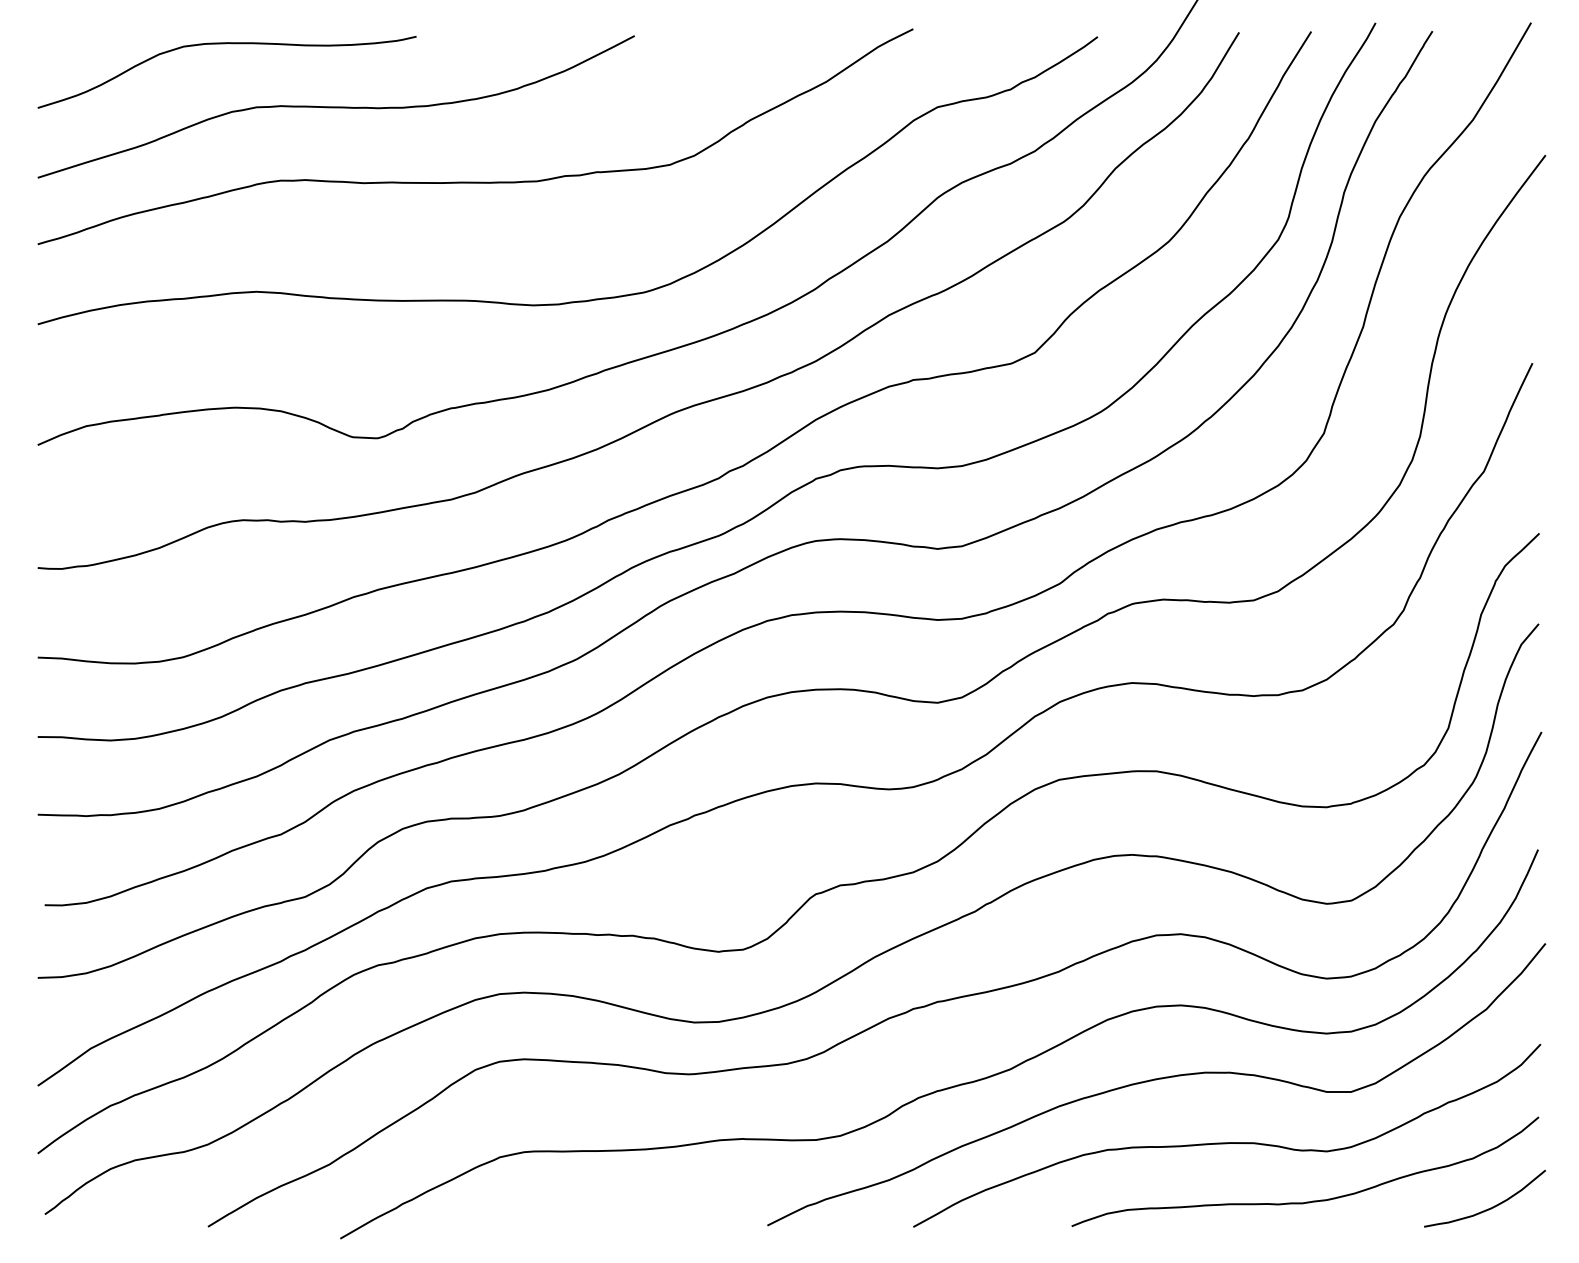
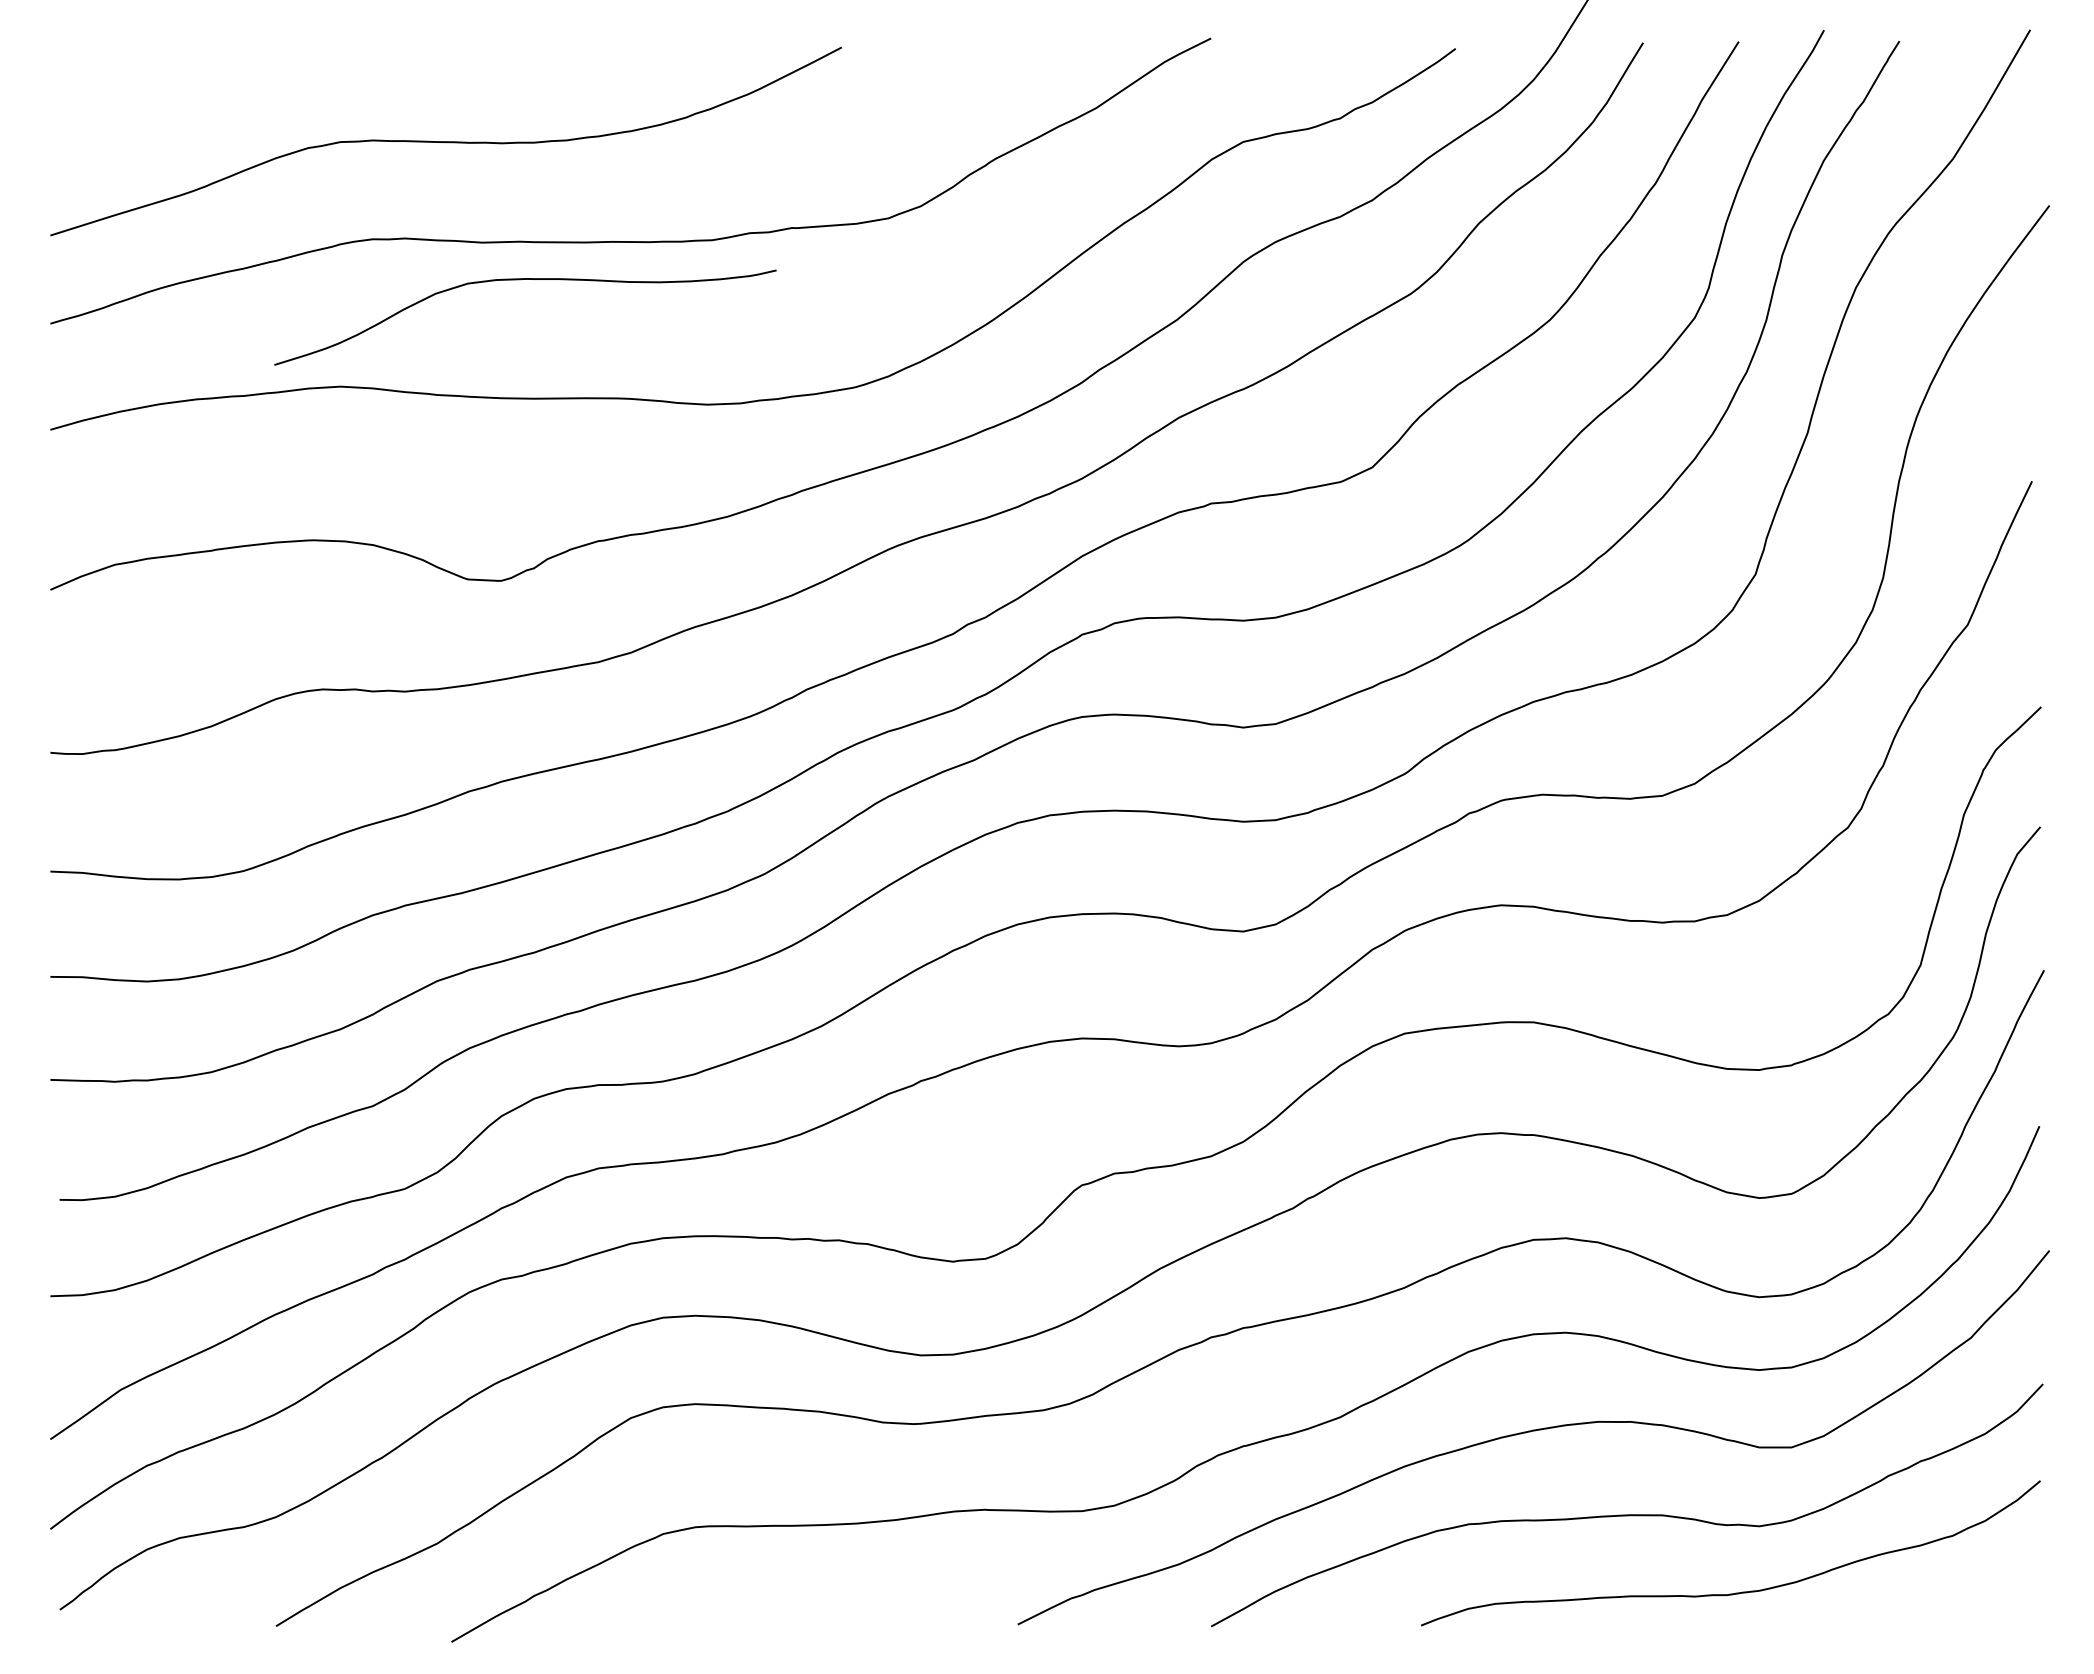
curve: (223, 44) -> (520, 280), moved
curve: (1487, 1208) -> (1972, 1602), removed

